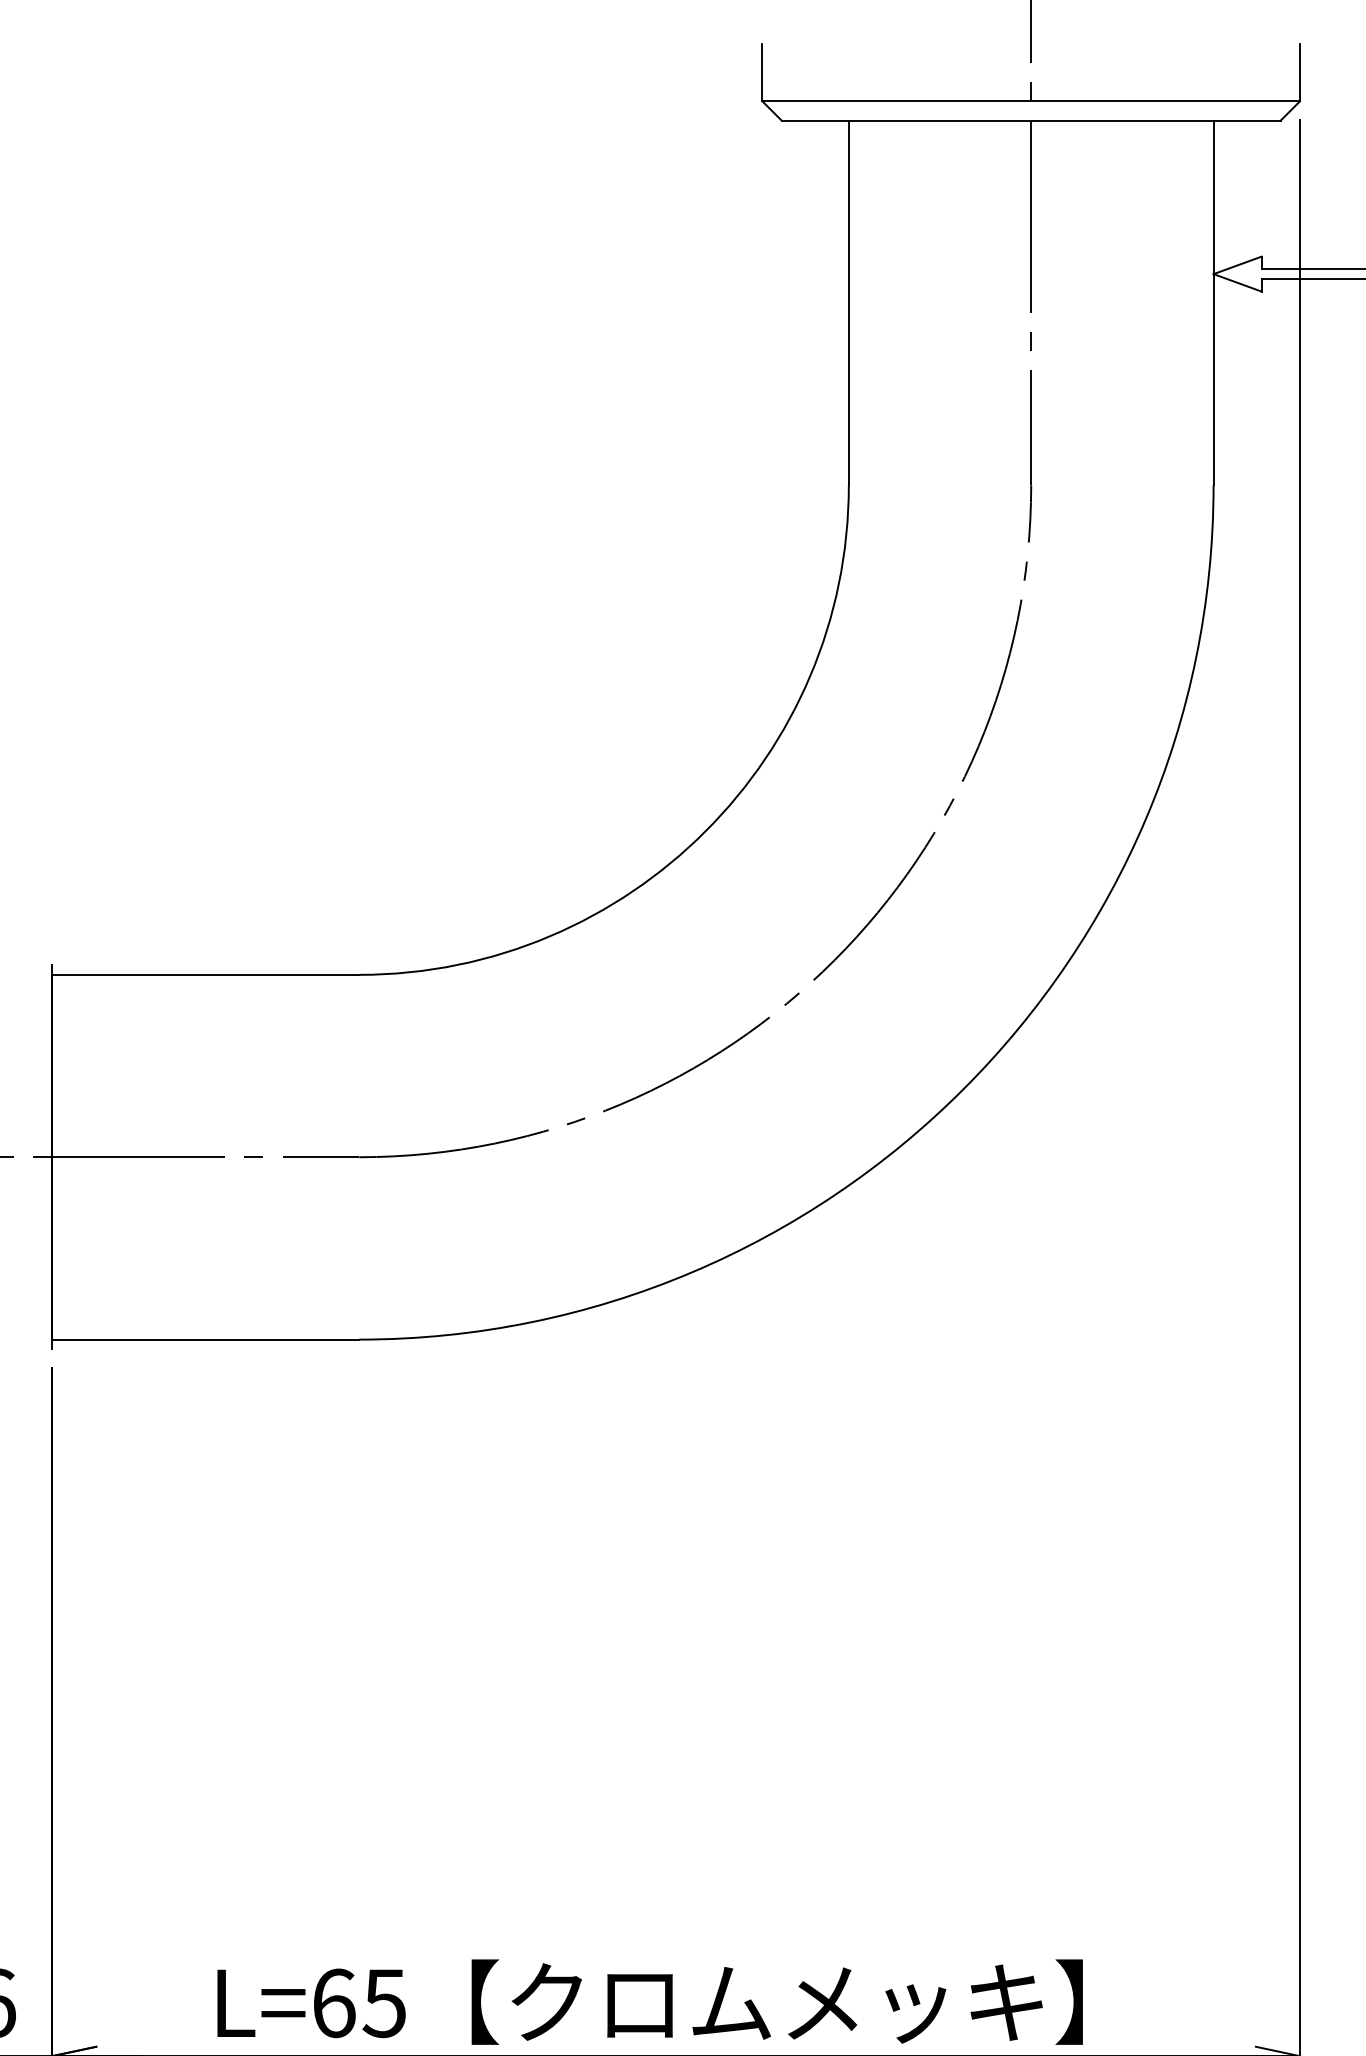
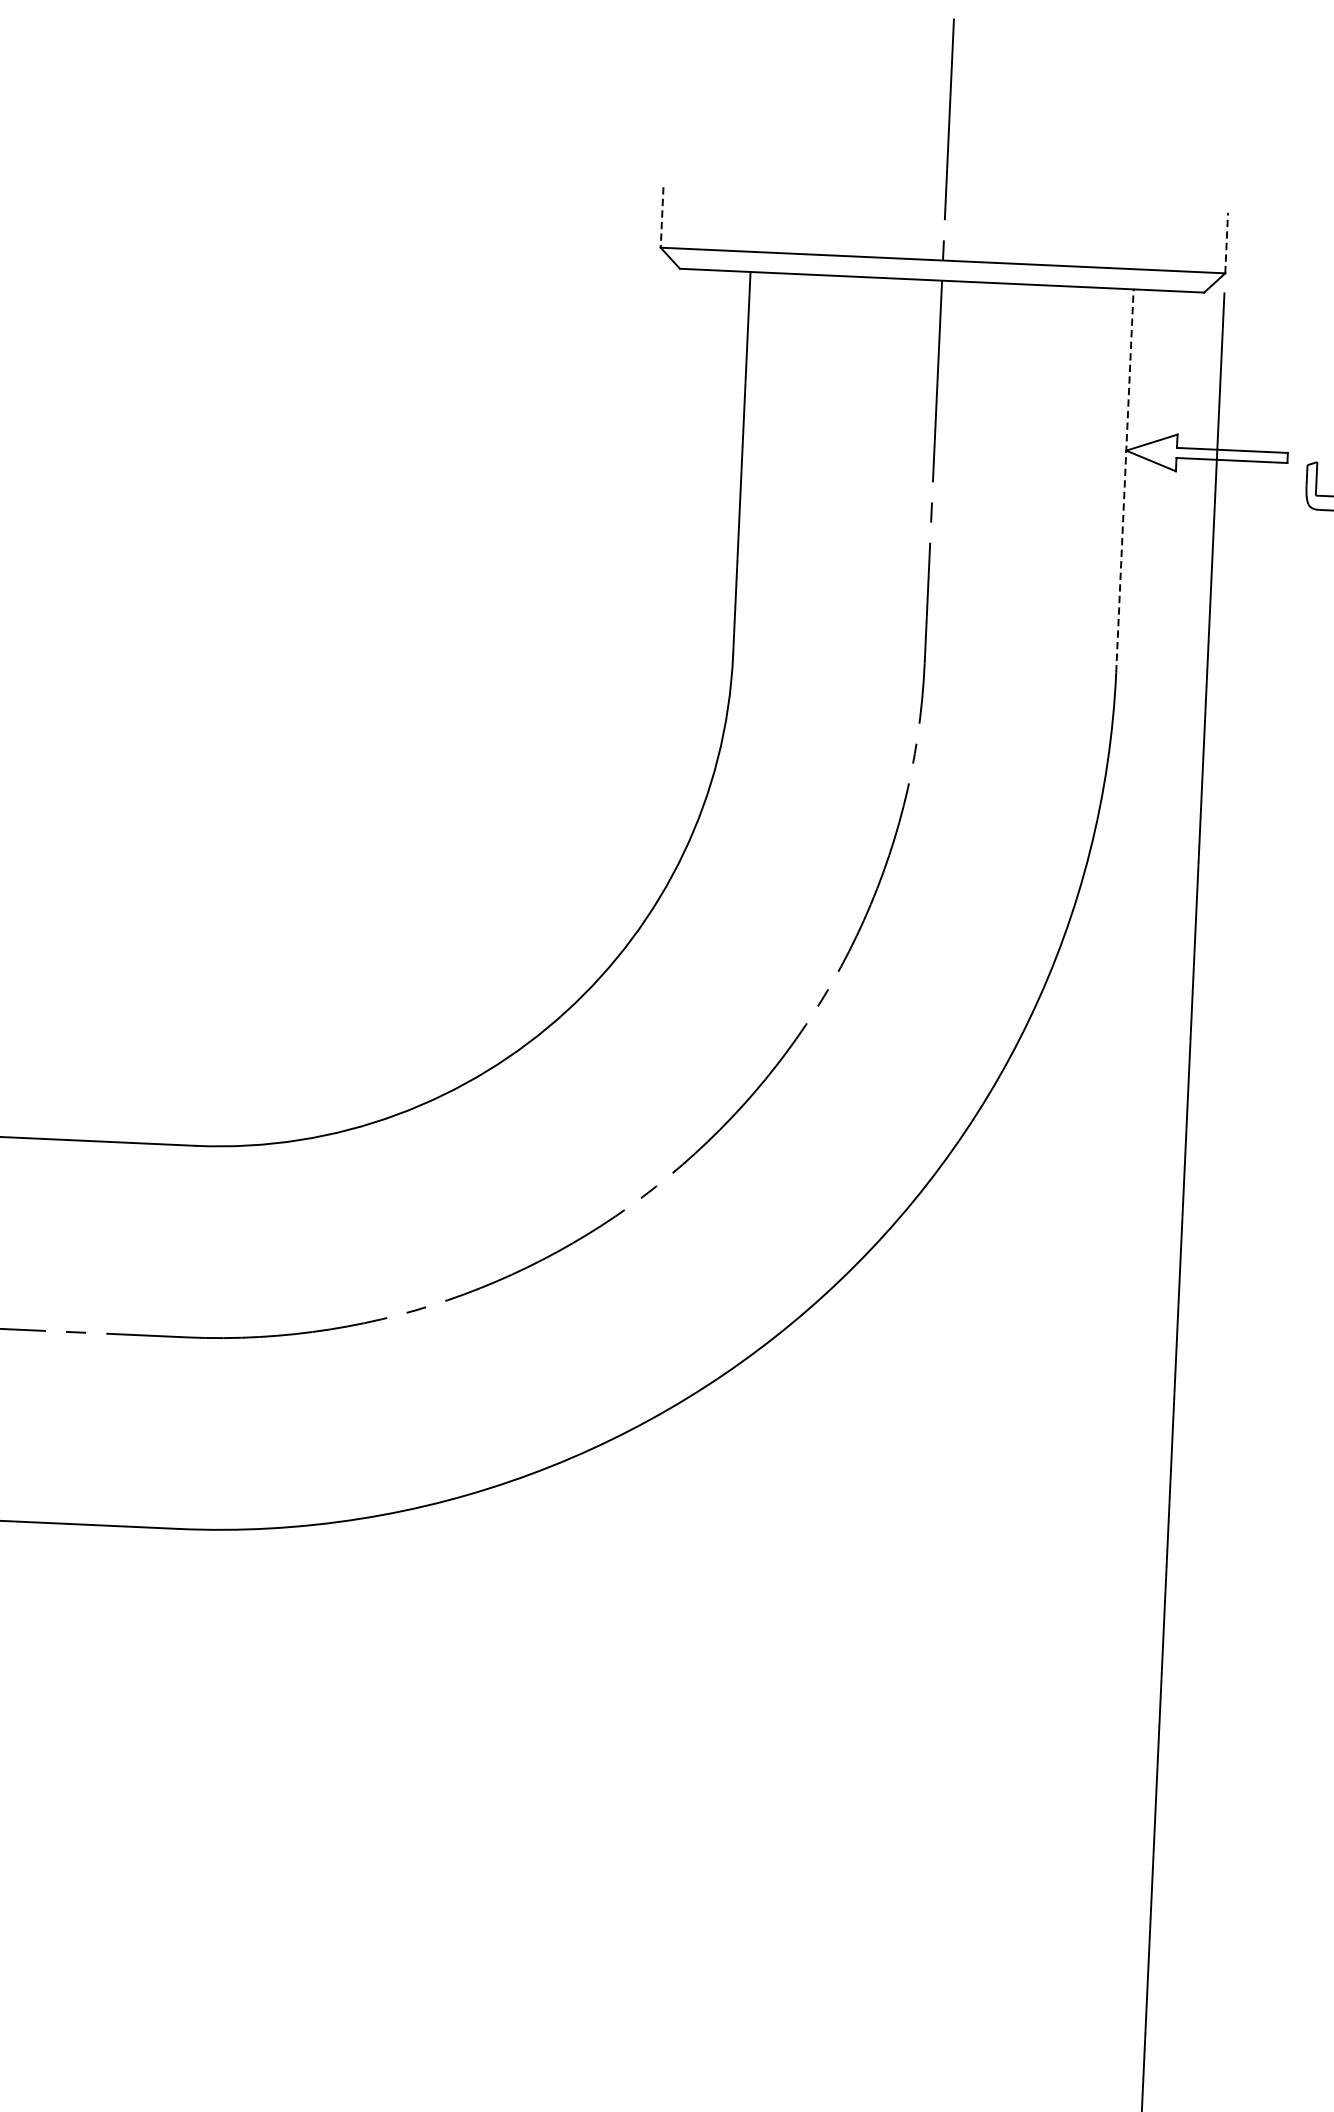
line: (762, 72) -> (662, 217), solid -> dashed
line: (1299, 72) -> (1226, 243), solid -> dashed
line: (1213, 302) -> (1124, 480), solid -> dashed

